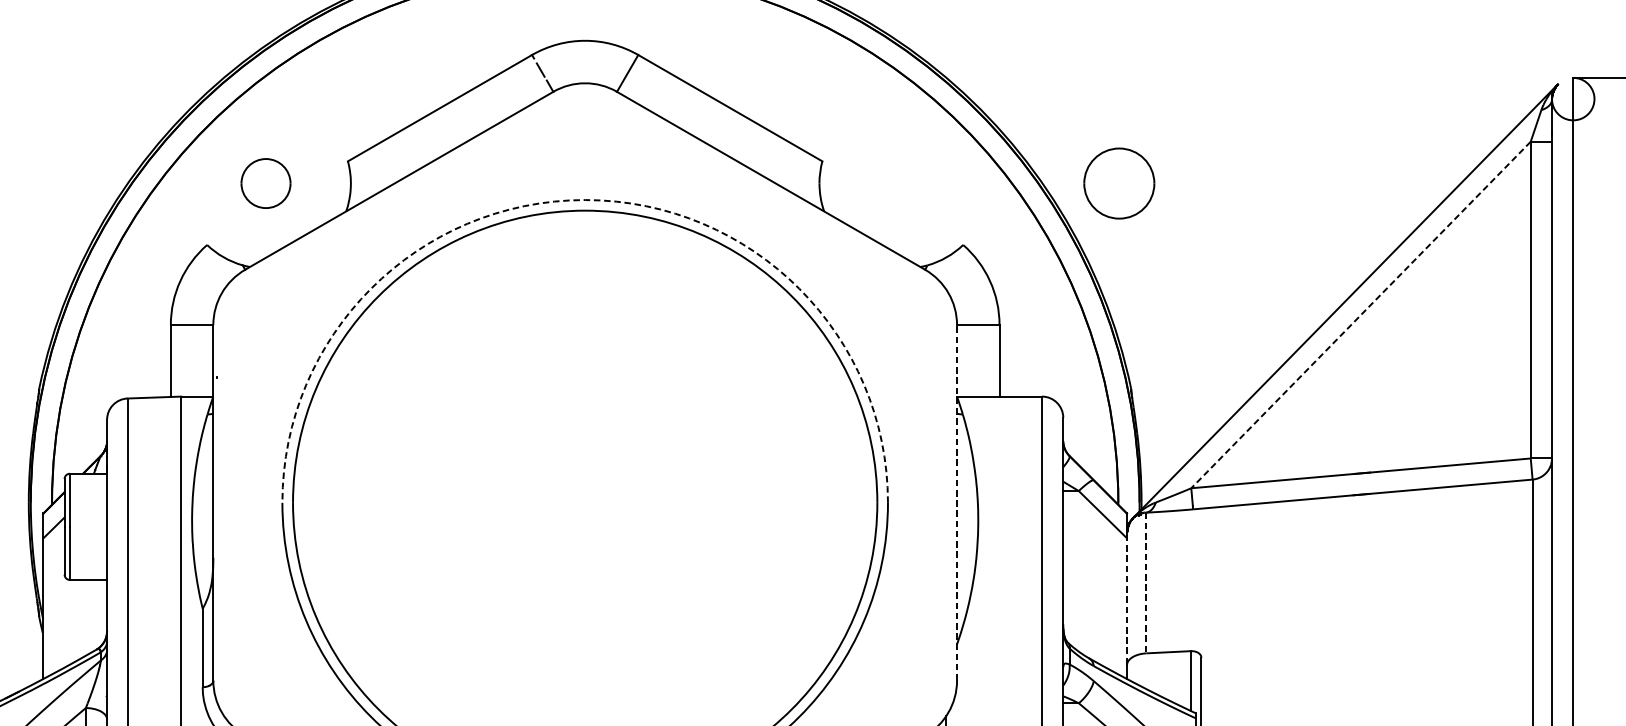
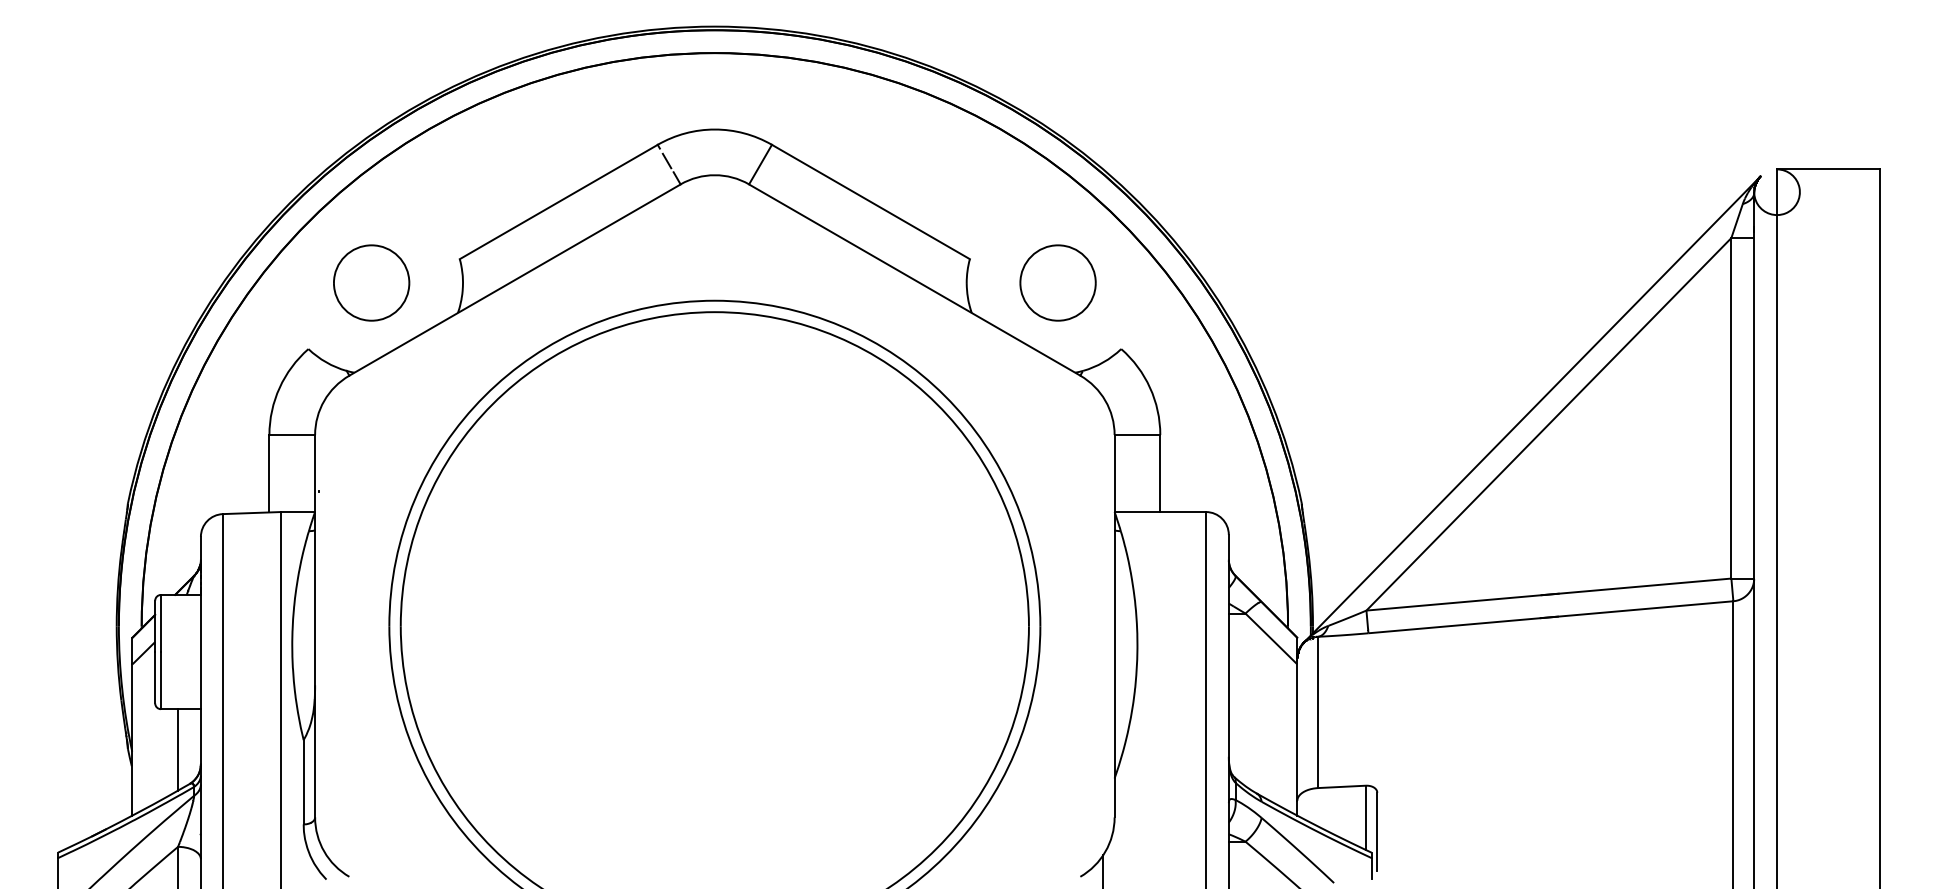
part: (265, 183) -> (371, 282), size x1.43
part: (1118, 183) -> (1057, 282), moved
arc: (584, 199) -> (714, 300), dashed -> solid
line: (1360, 315) -> (1548, 424), dashed -> solid
line: (956, 502) -> (1114, 625), dashed -> solid
line: (1146, 583) -> (1318, 712), dashed -> solid
line: (1127, 599) -> (1297, 730), dashed -> solid
line: (86, 617) -> (178, 749), added

